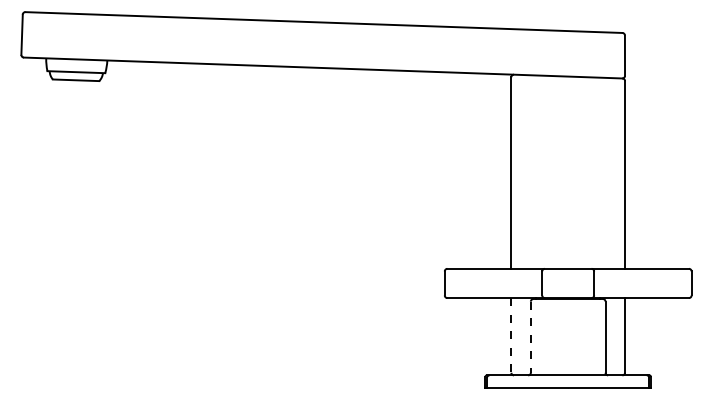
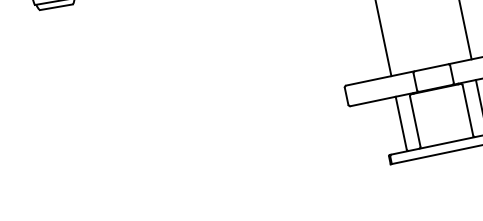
line: (511, 335) -> (401, 123), dashed -> solid
line: (530, 337) -> (415, 121), dashed -> solid

